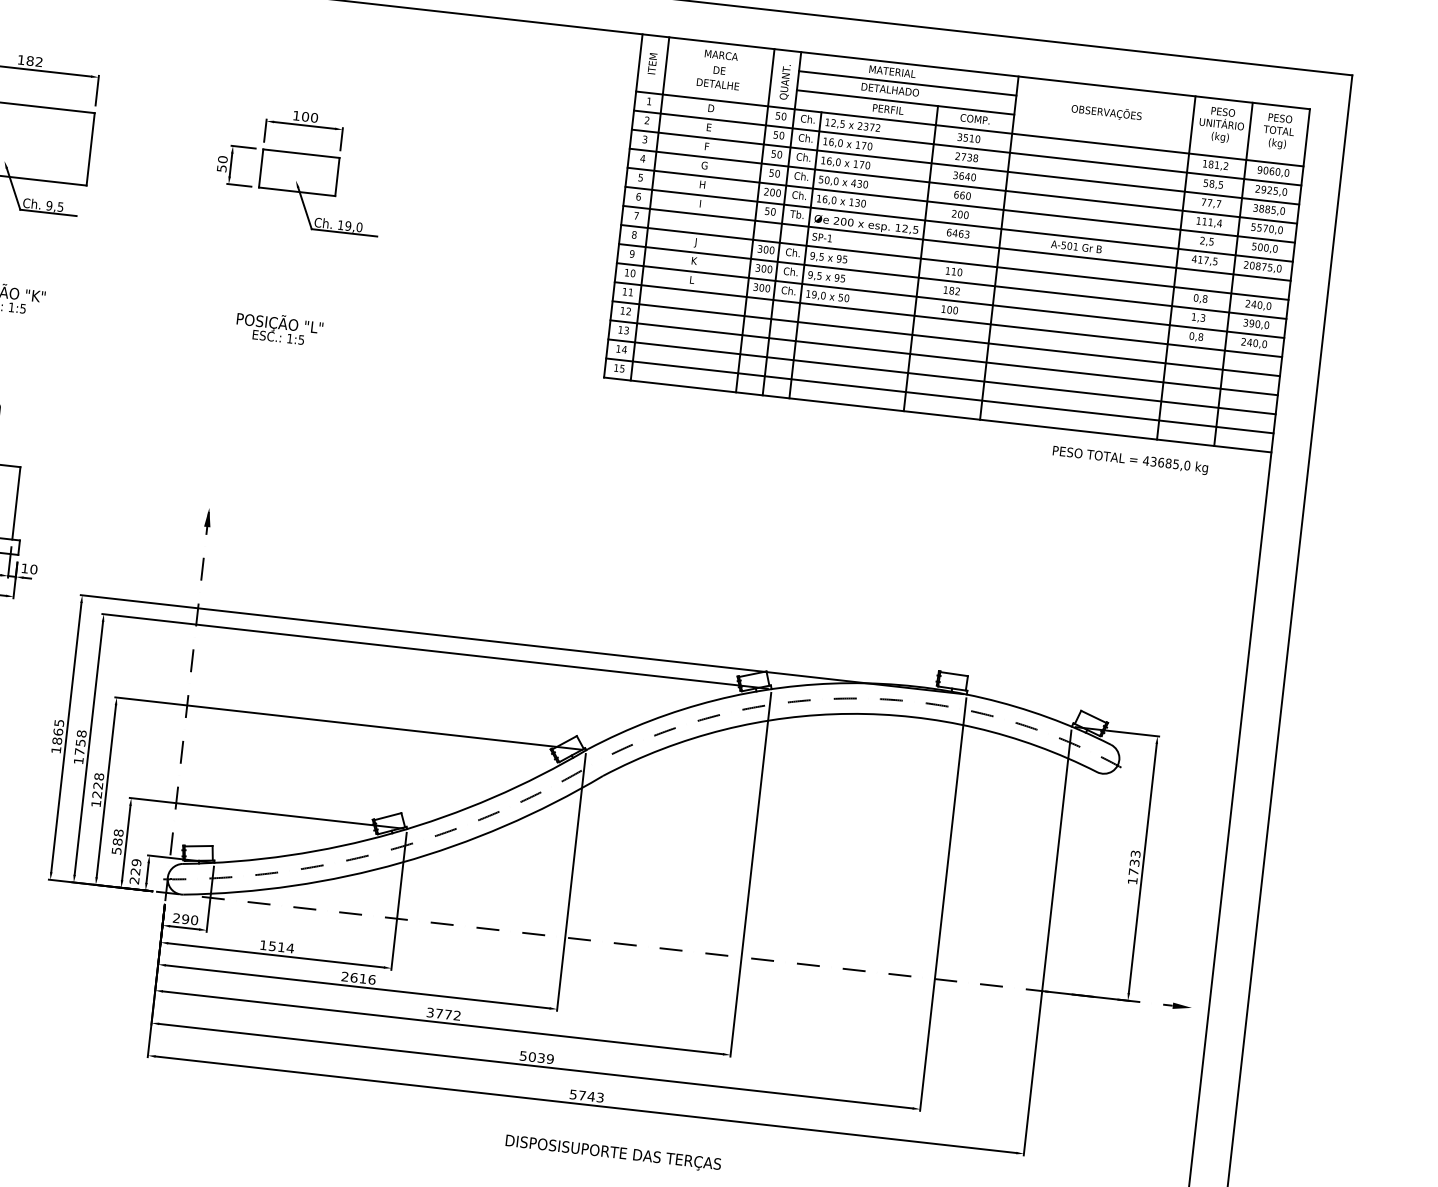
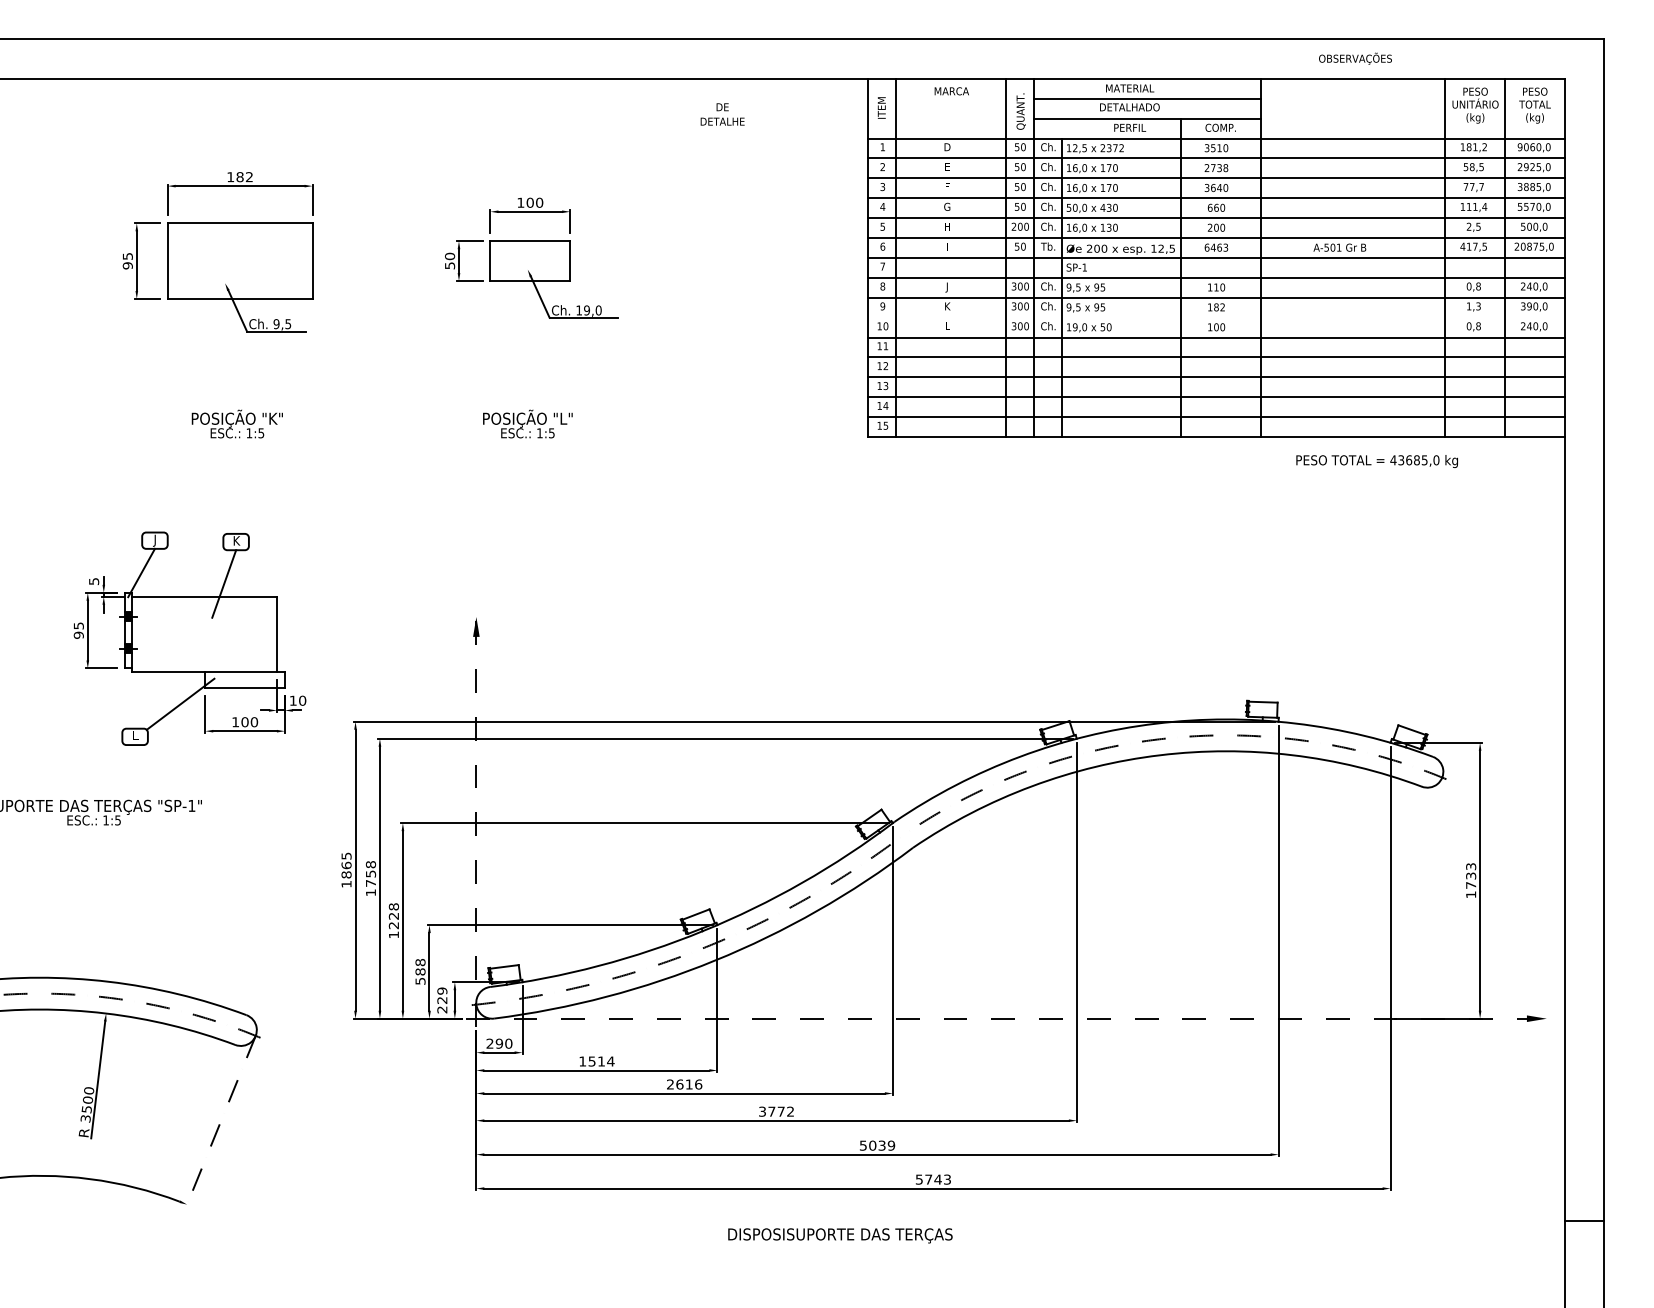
text: (718, 77) -> (722, 114), moved
text: (1106, 112) -> (1355, 58), moved
line: (950, 300) -> (1216, 317), removed
text: (1129, 460) -> (1376, 461), moved
text: (613, 1153) -> (840, 1235), moved

